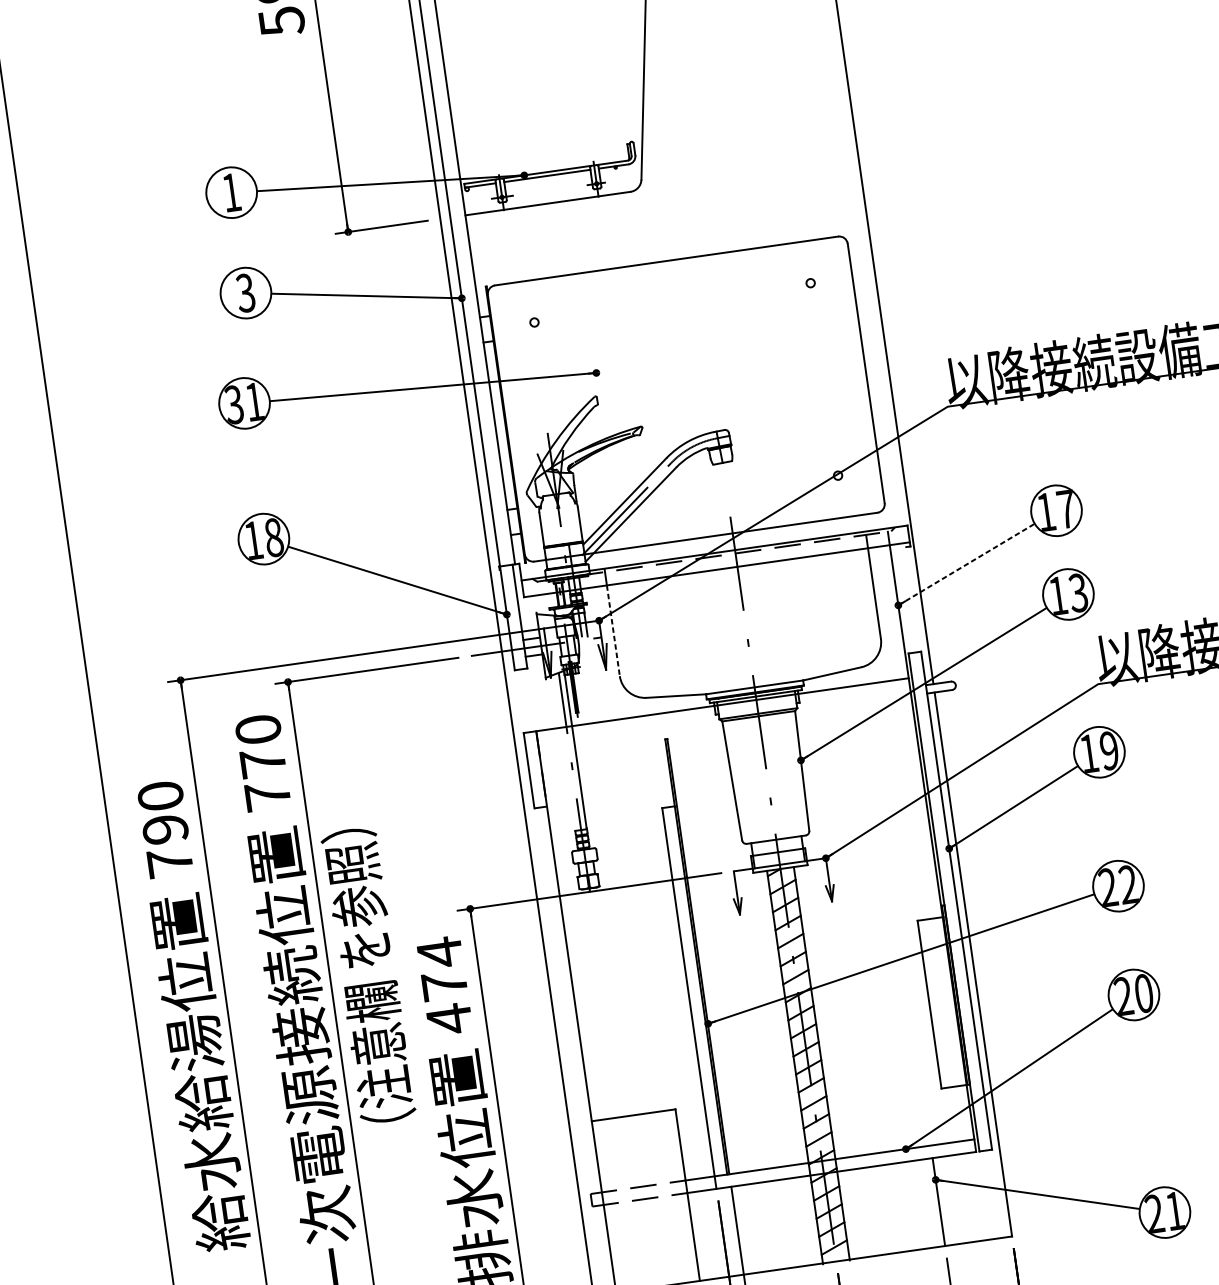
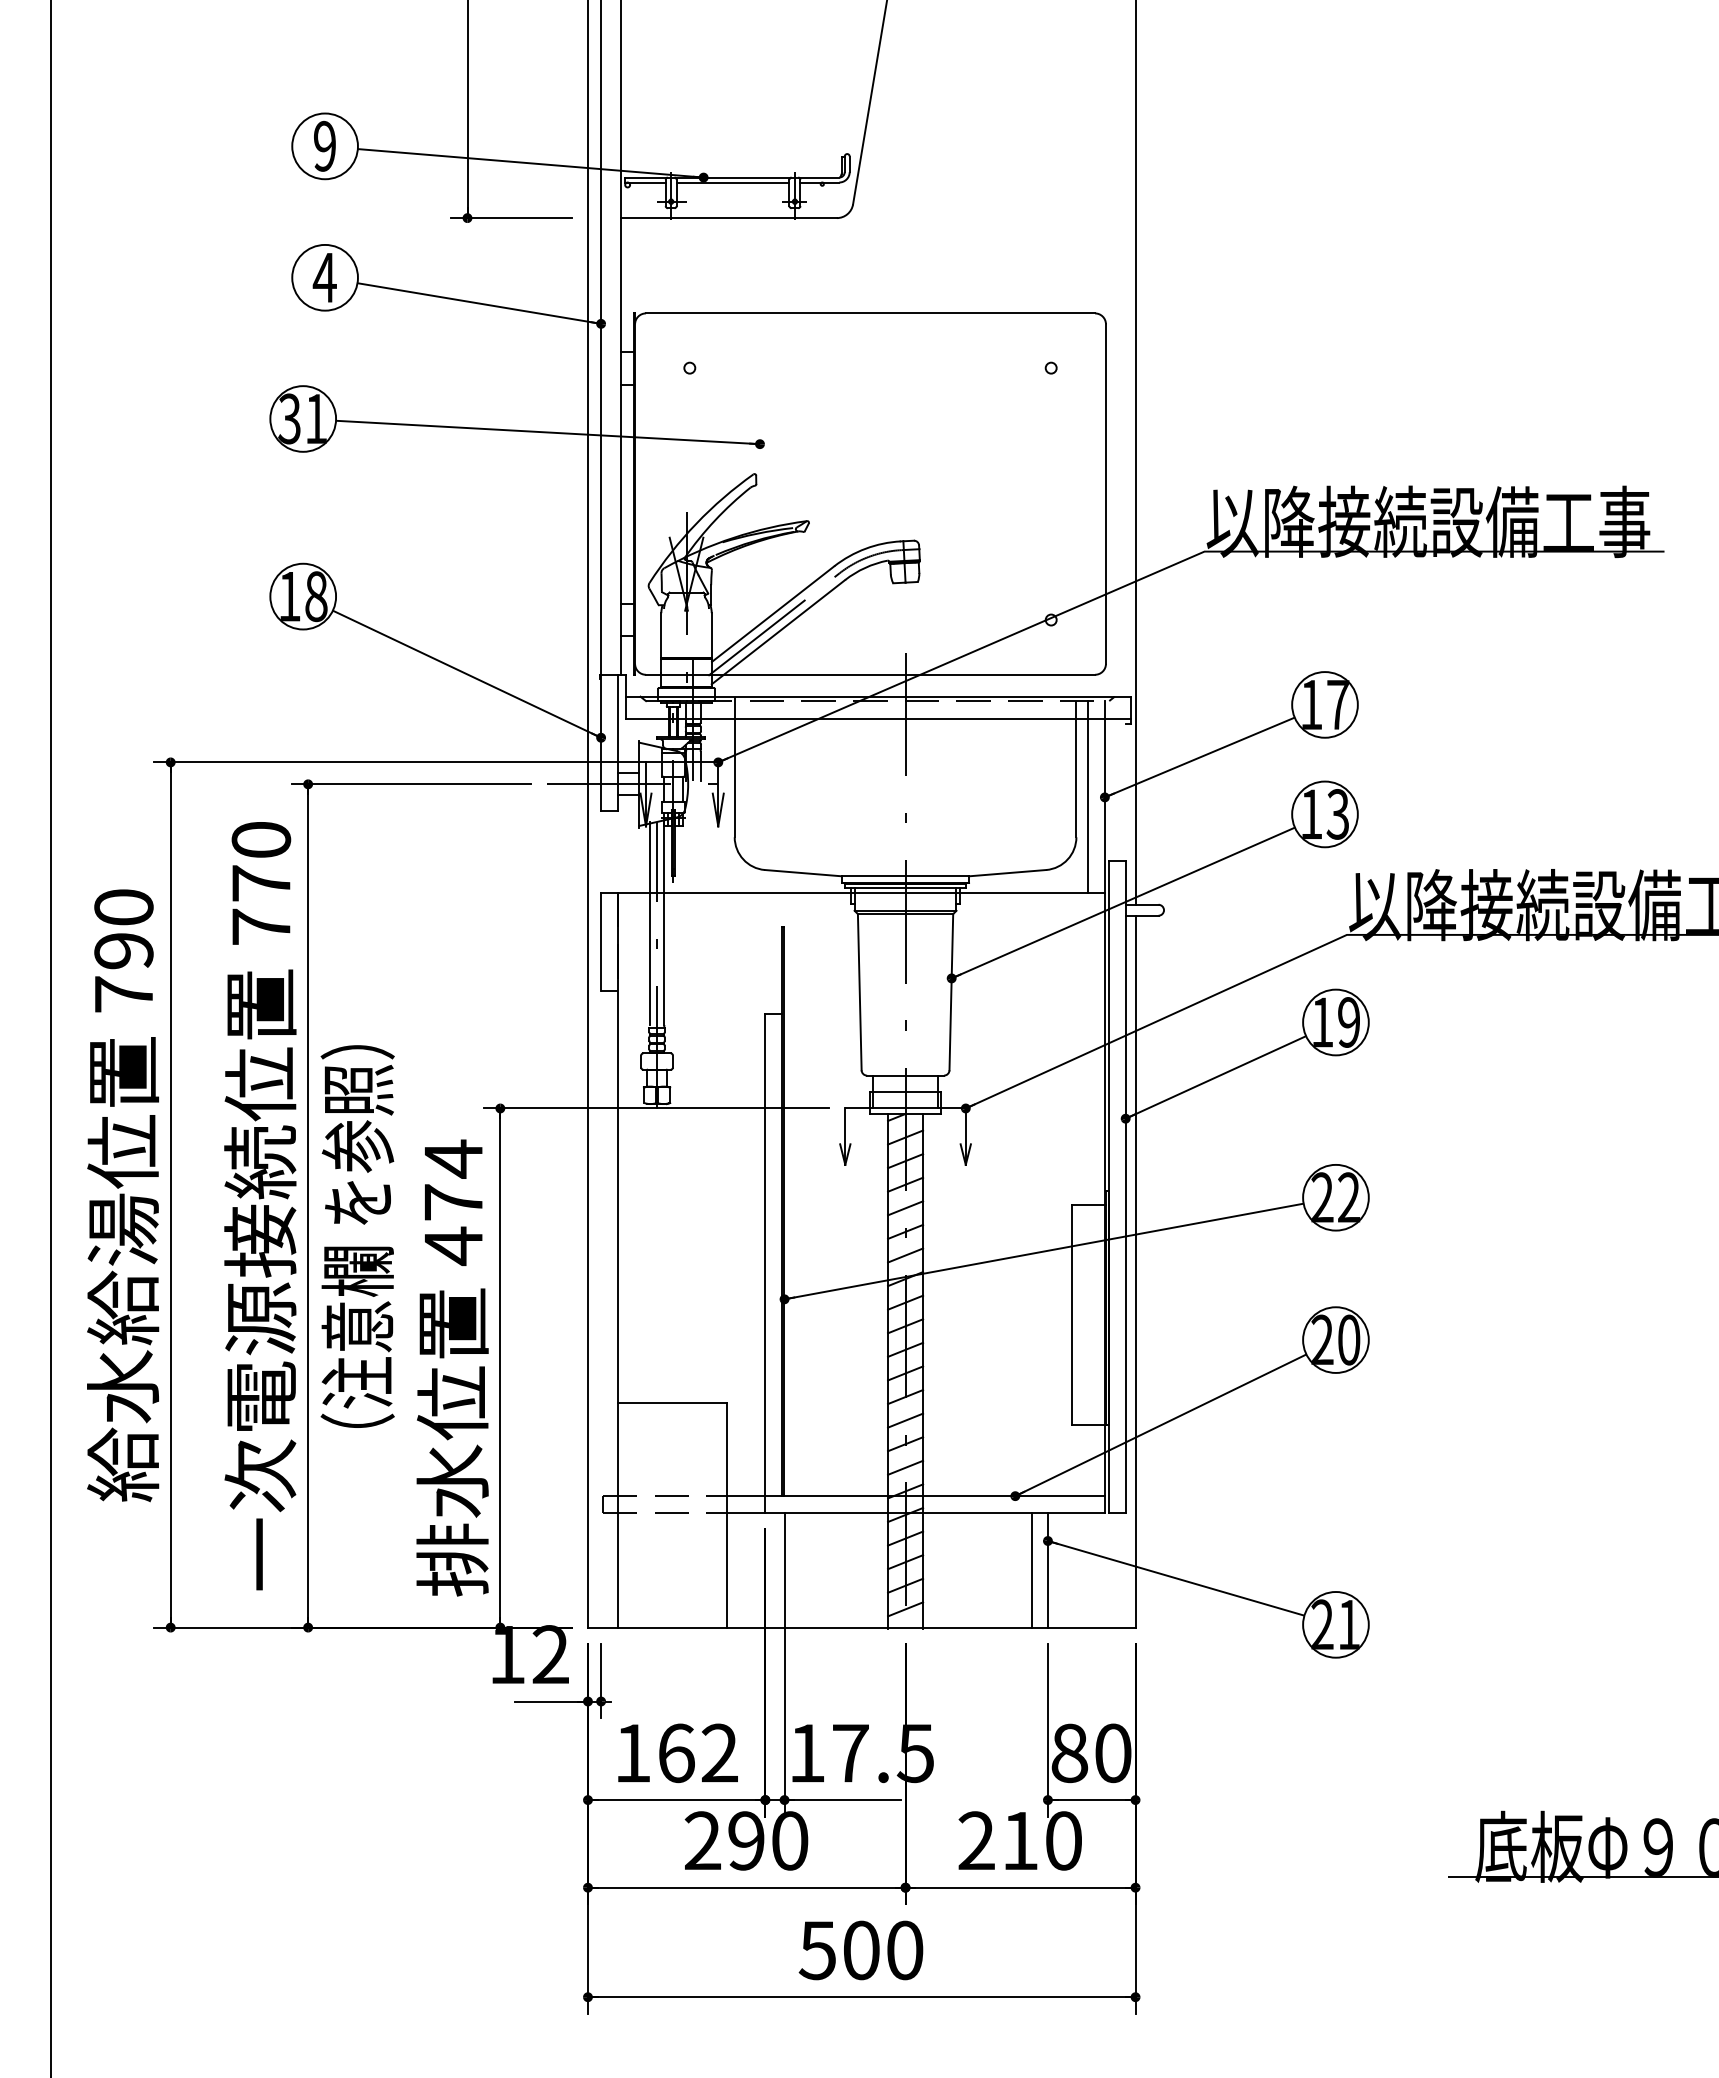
text: (231, 192) -> (324, 145), 1 -> 9
text: (245, 292) -> (324, 277), 3 -> 4
line: (966, 564) -> (1199, 757), dashed -> solid
line: (885, 606) -> (1088, 796), added
line: (613, 631) -> (734, 778), dashed -> solid
line: (564, 751) -> (649, 923), added
text: (368, 975) -> (357, 1236), moved
line: (926, 1203) -> (1031, 1569), added

